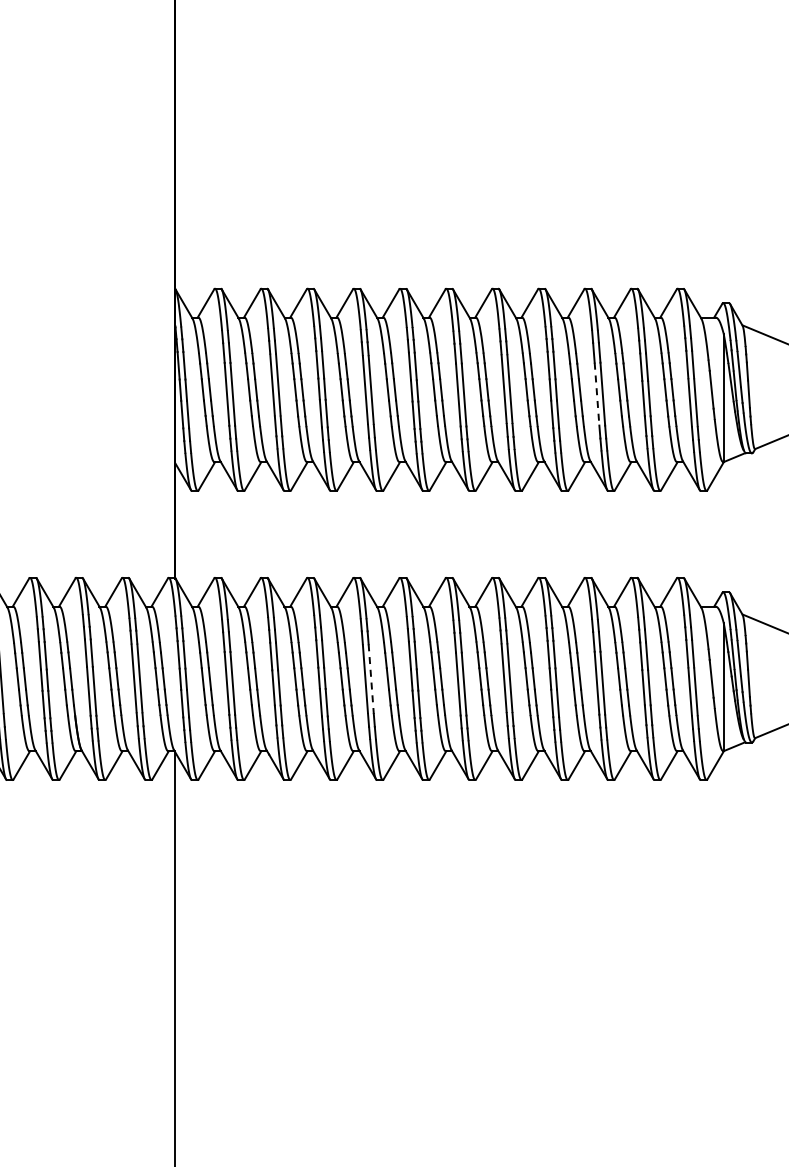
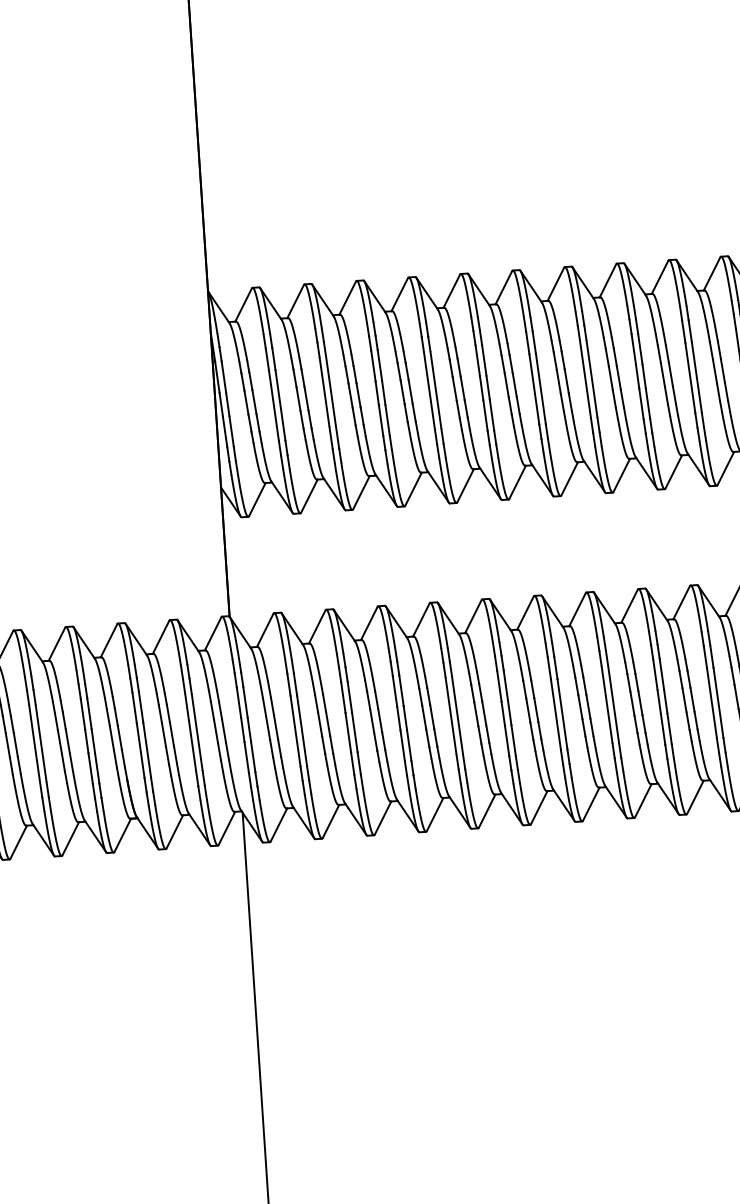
line: (597, 394) -> (690, 378), dashed -> solid
line: (371, 679) -> (457, 715), dashed -> solid

